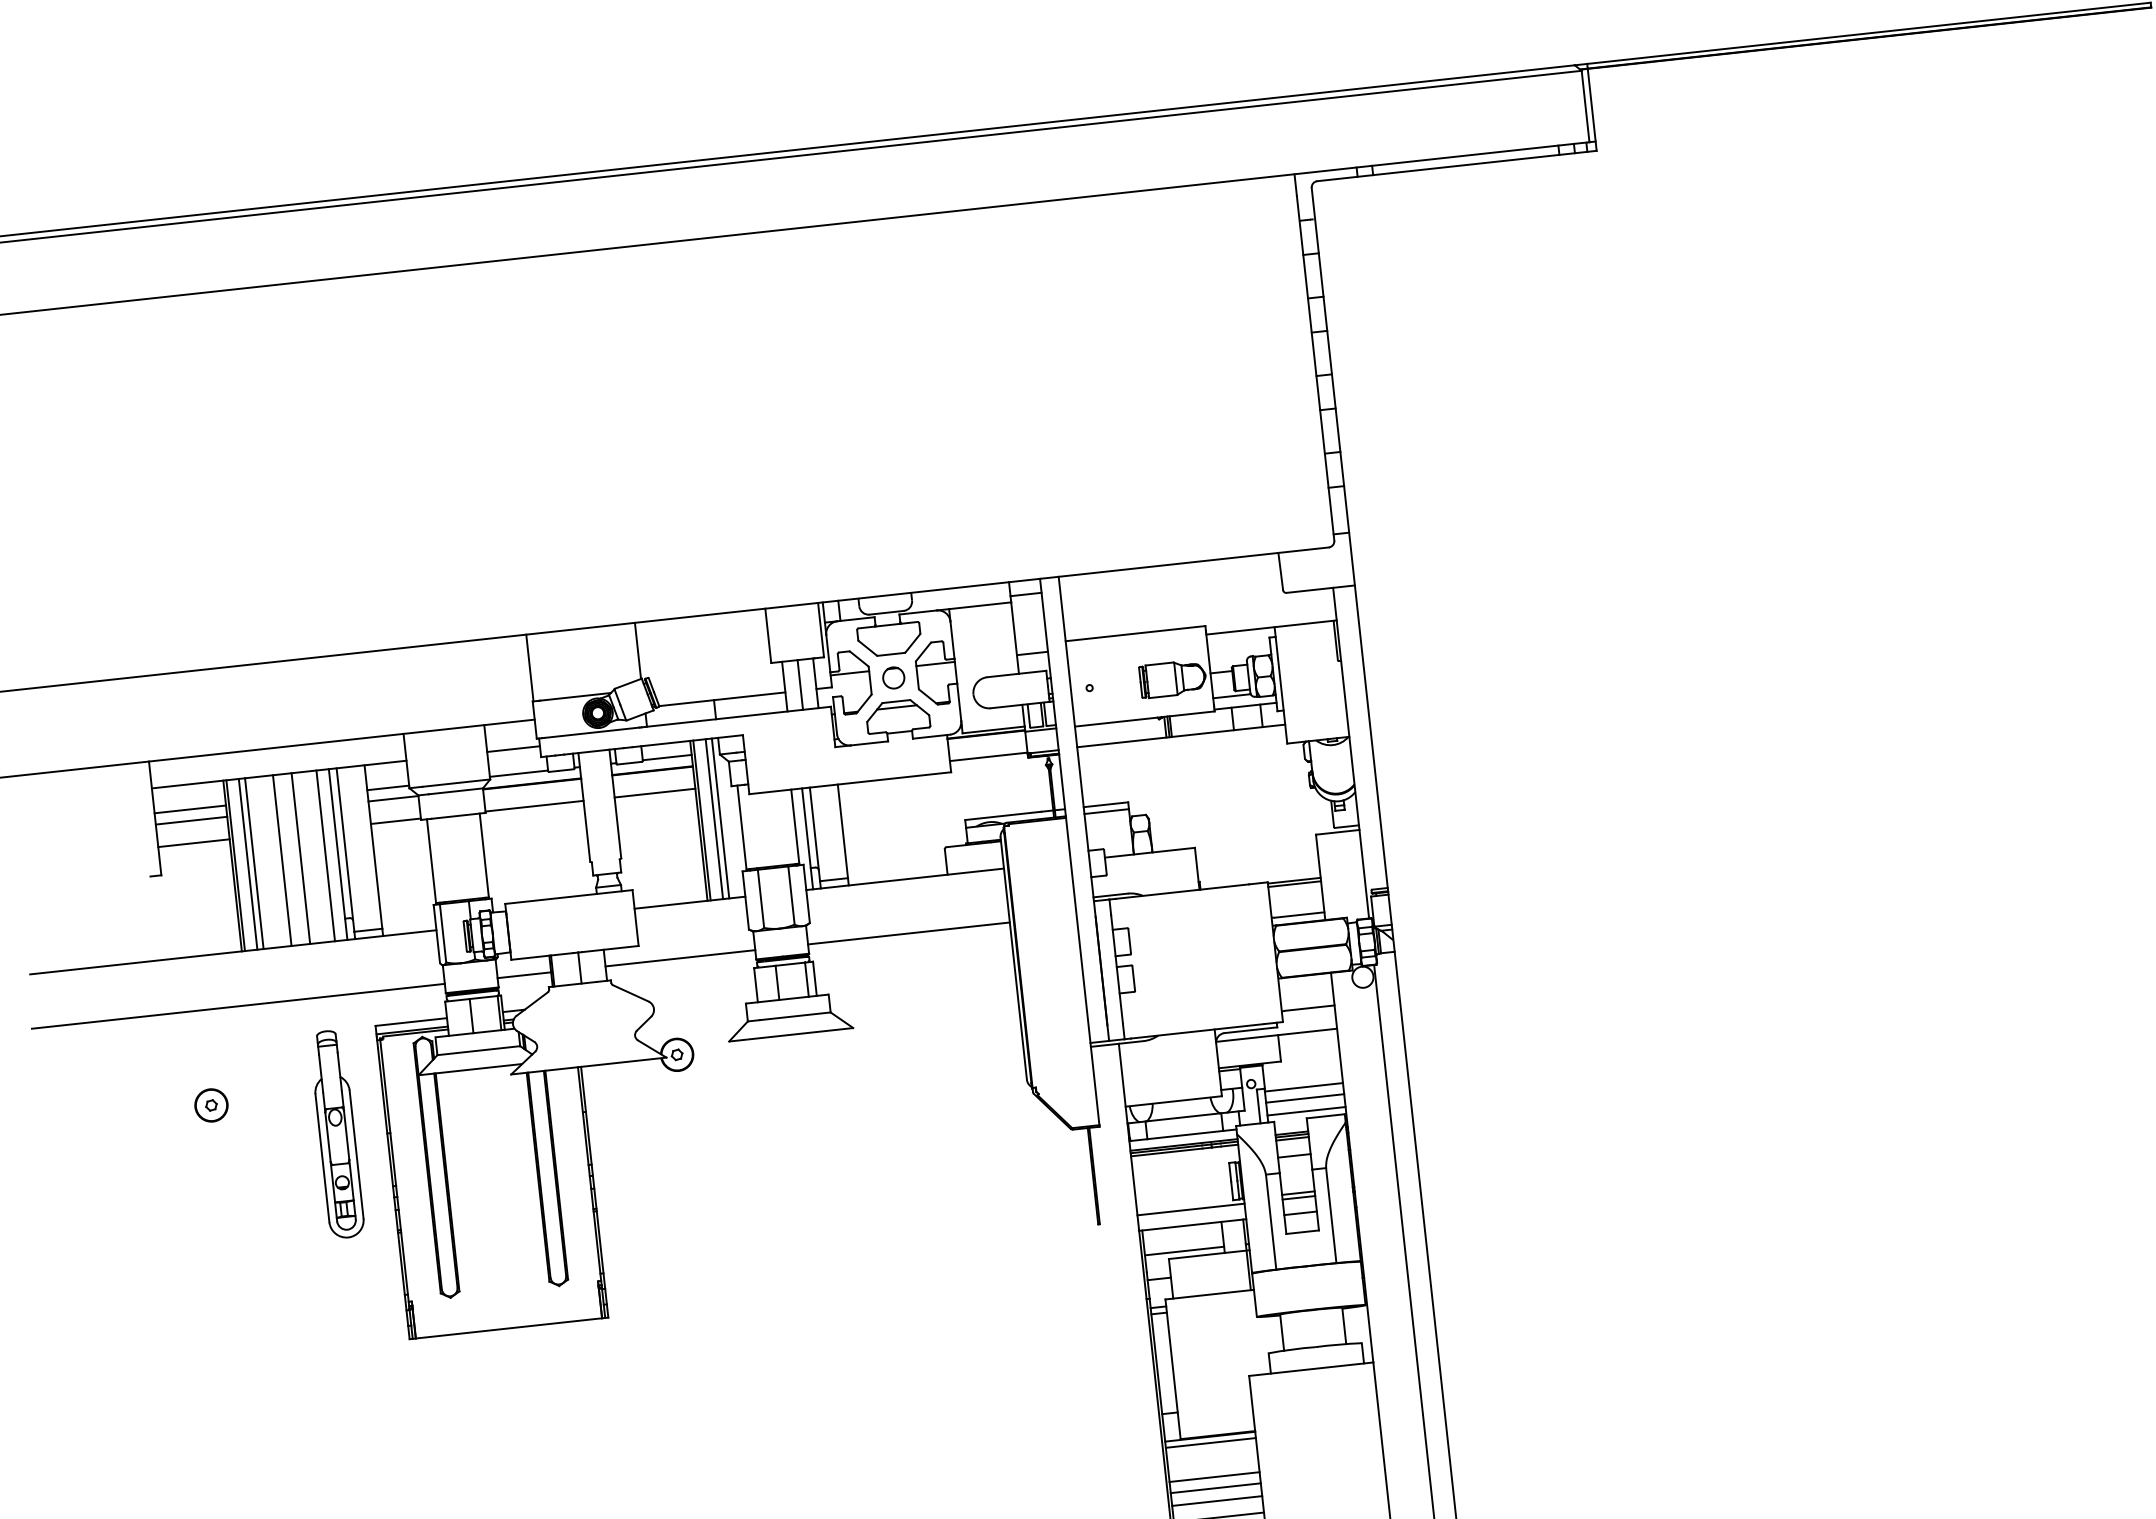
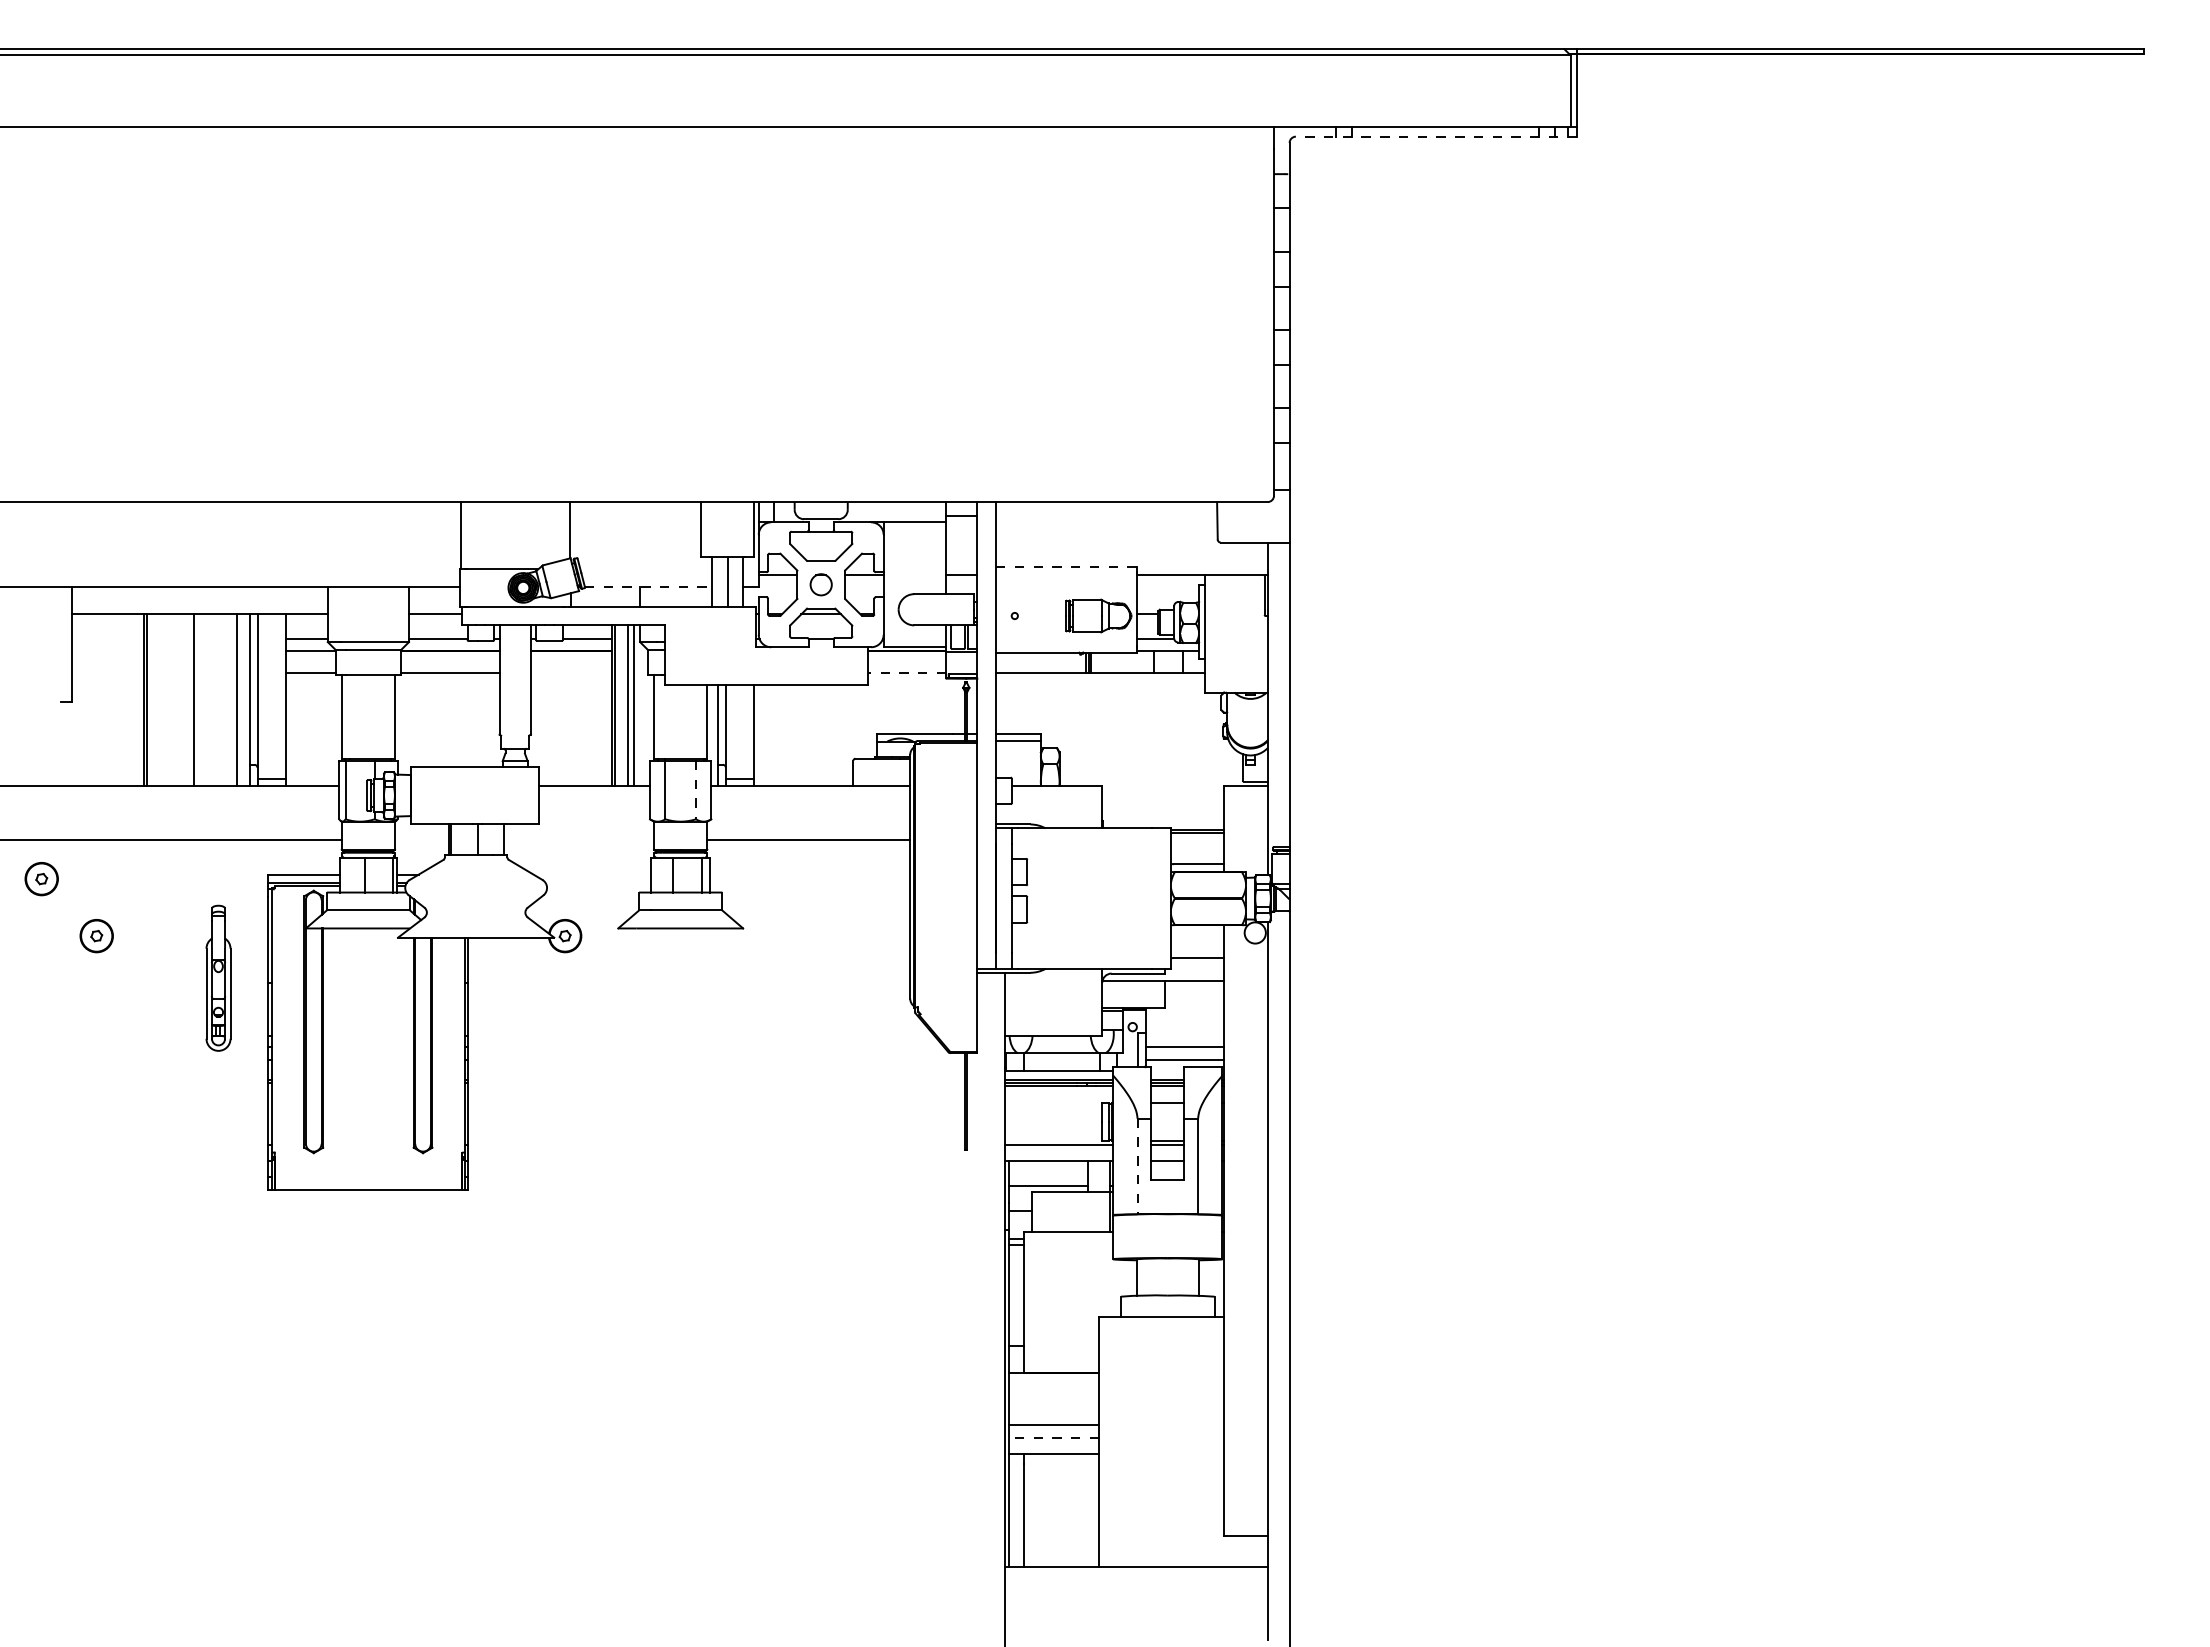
line: (1457, 165) -> (1436, 136), solid -> dashed
line: (1134, 633) -> (1065, 566), solid -> dashed
line: (722, 699) -> (648, 587), solid -> dashed
line: (988, 756) -> (906, 673), solid -> dashed
line: (654, 793) -> (570, 673), removed
line: (190, 809) -> (107, 639), removed
line: (191, 820) -> (107, 650), removed
line: (193, 843) -> (107, 673), removed
line: (301, 858) -> (212, 700), removed
line: (254, 863) -> (165, 700), removed
line: (248, 864) -> (159, 700), removed
line: (792, 895) -> (696, 790), solid -> dashed
line: (680, 958) -> (578, 840), removed
line: (524, 975) -> (421, 840), removed
part: (150, 1055) -> (41, 879), added
line: (1303, 1087) -> (1184, 1036), removed
part: (337, 1133) -> (218, 977), size x0.7
line: (1271, 1222) -> (1137, 1166), solid -> dashed
line: (1210, 1442) -> (1053, 1379), removed
line: (1214, 1476) -> (1053, 1413), removed
line: (1216, 1500) -> (1053, 1437), solid -> dashed

